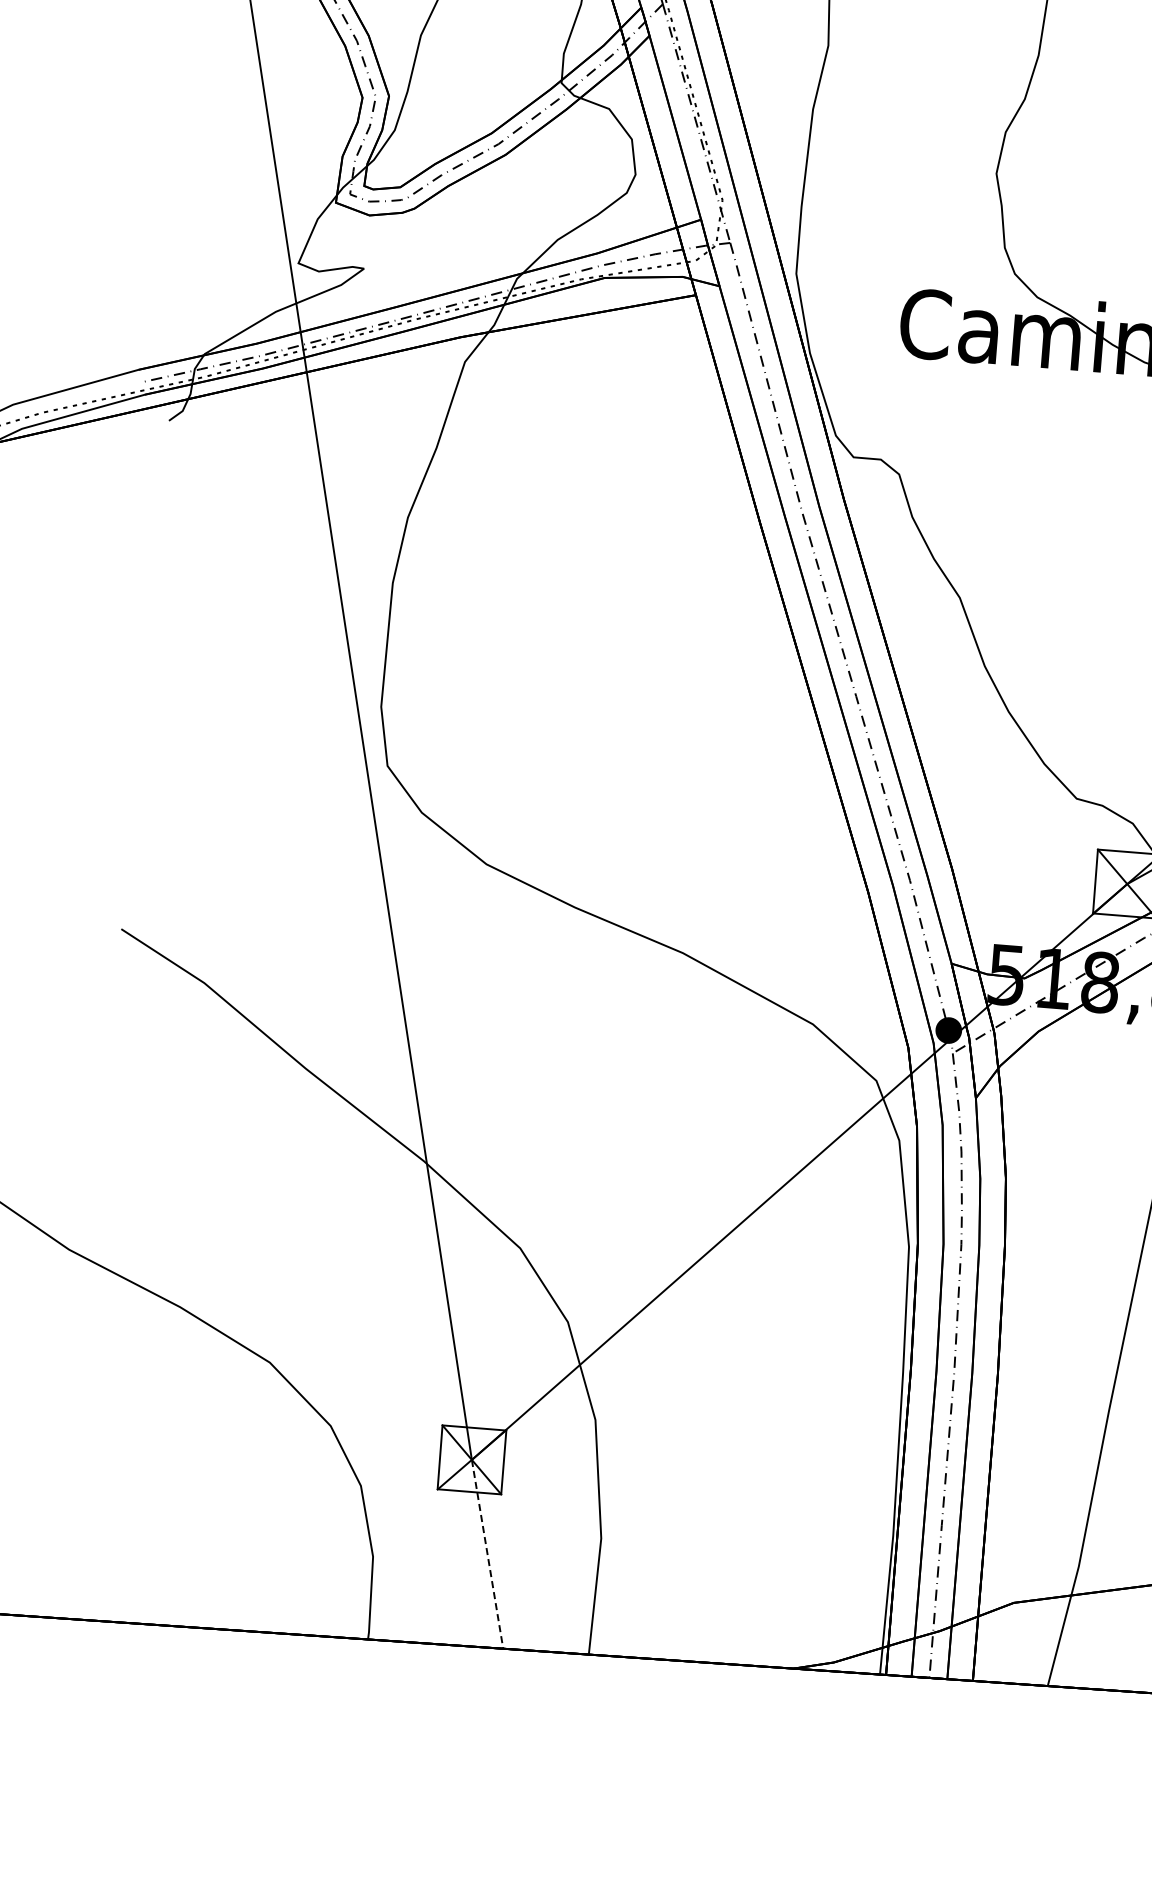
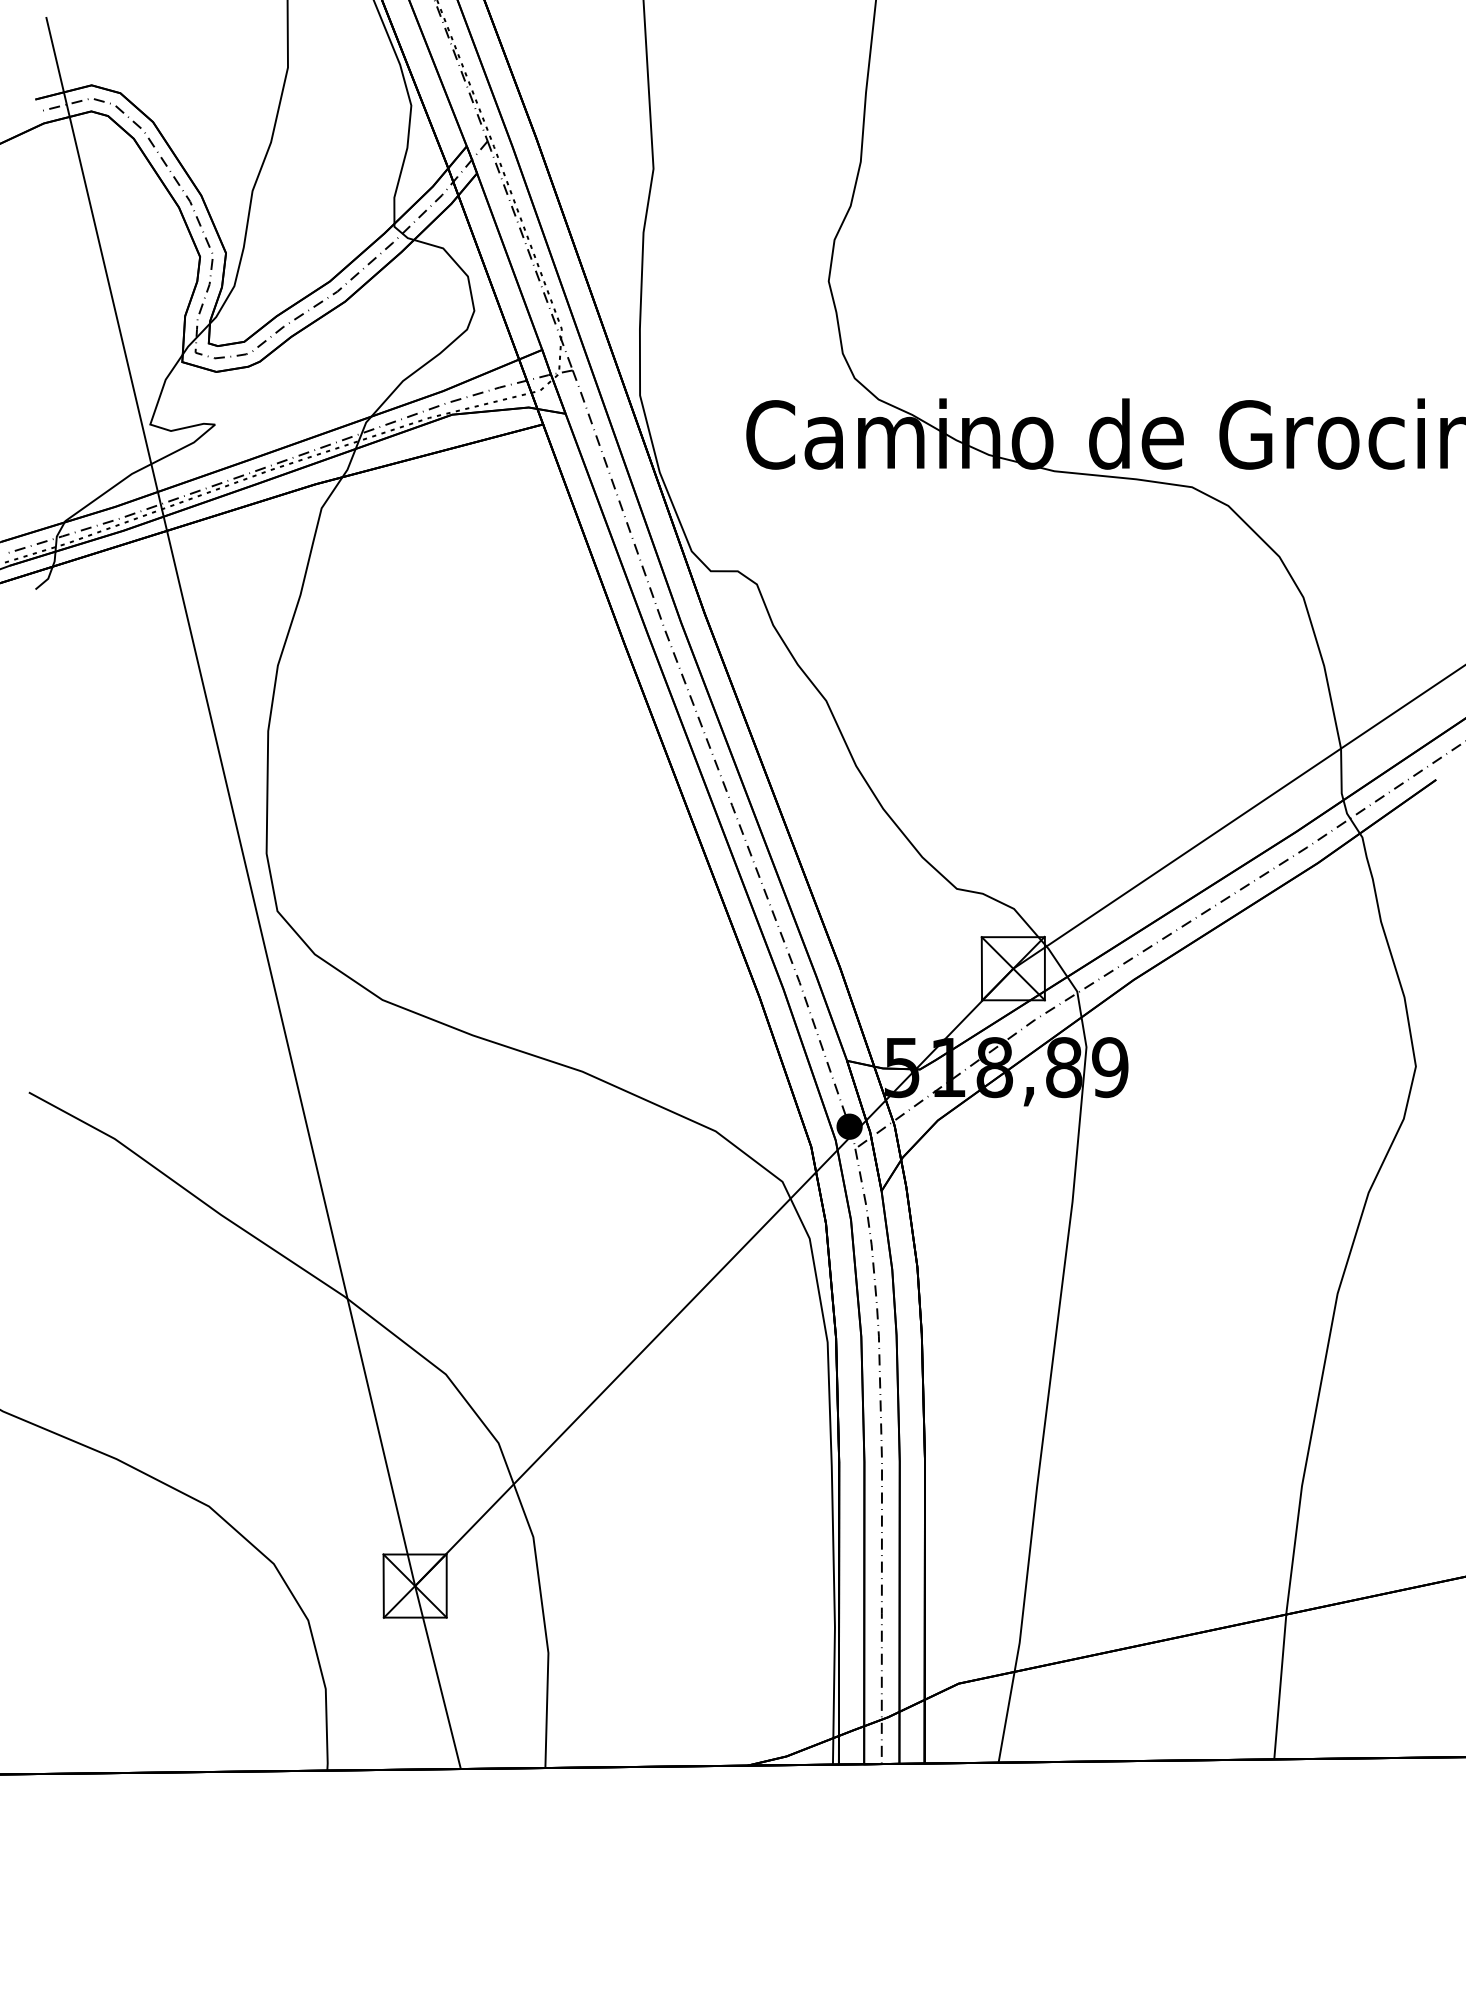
line: (487, 1555) -> (438, 1678), dashed -> solid

